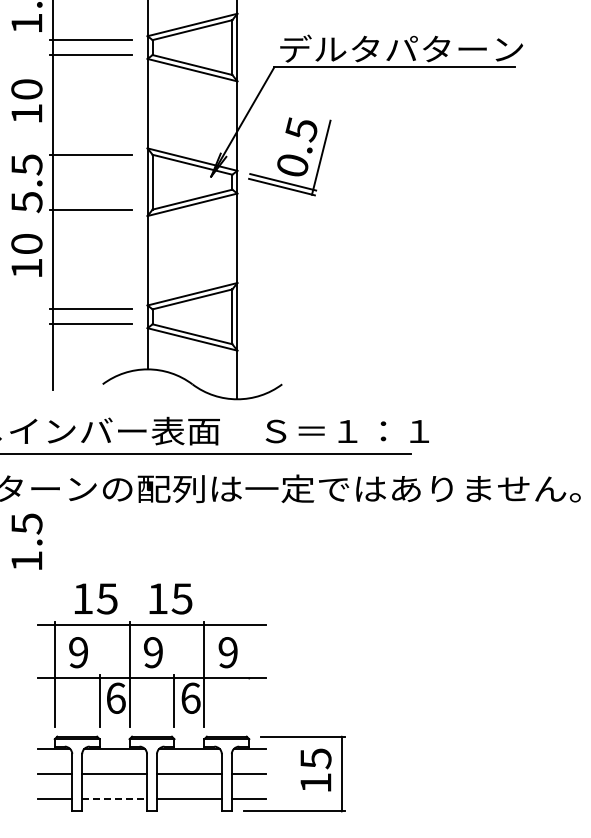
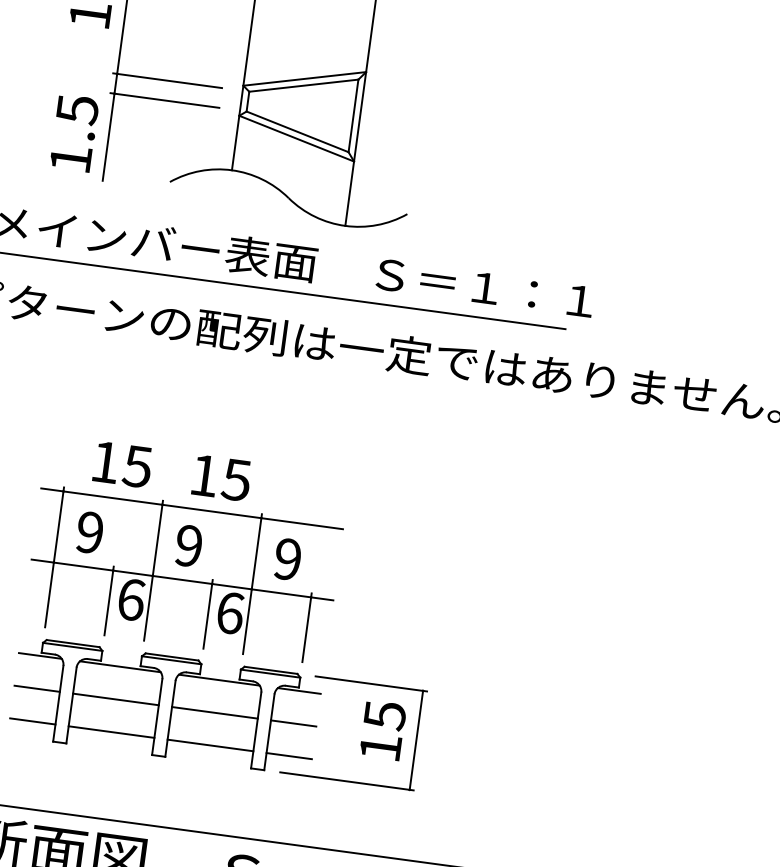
text: (26, 541) -> (73, 132), moved
line: (249, 701) -> (307, 627), added
line: (115, 798) -> (112, 732), dashed -> solid

